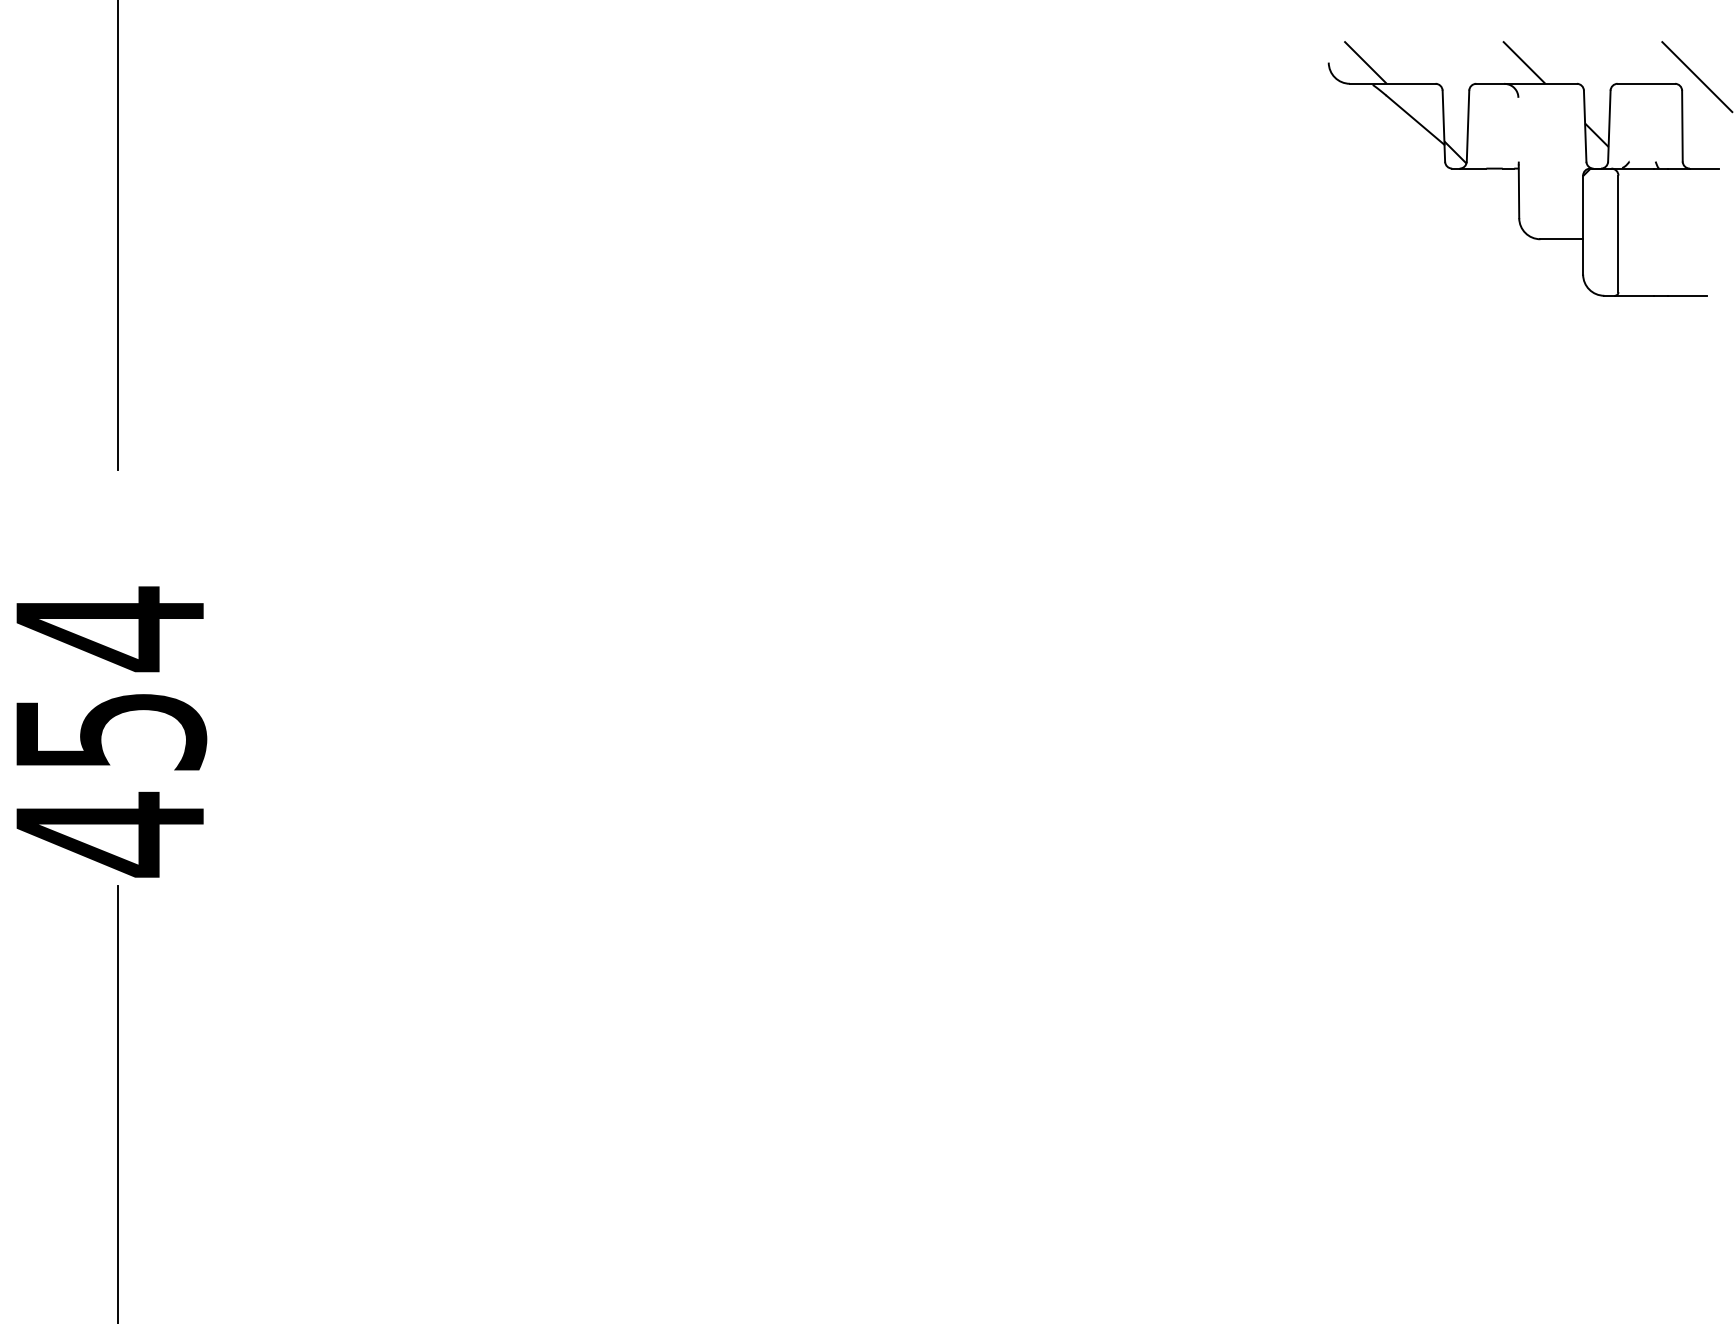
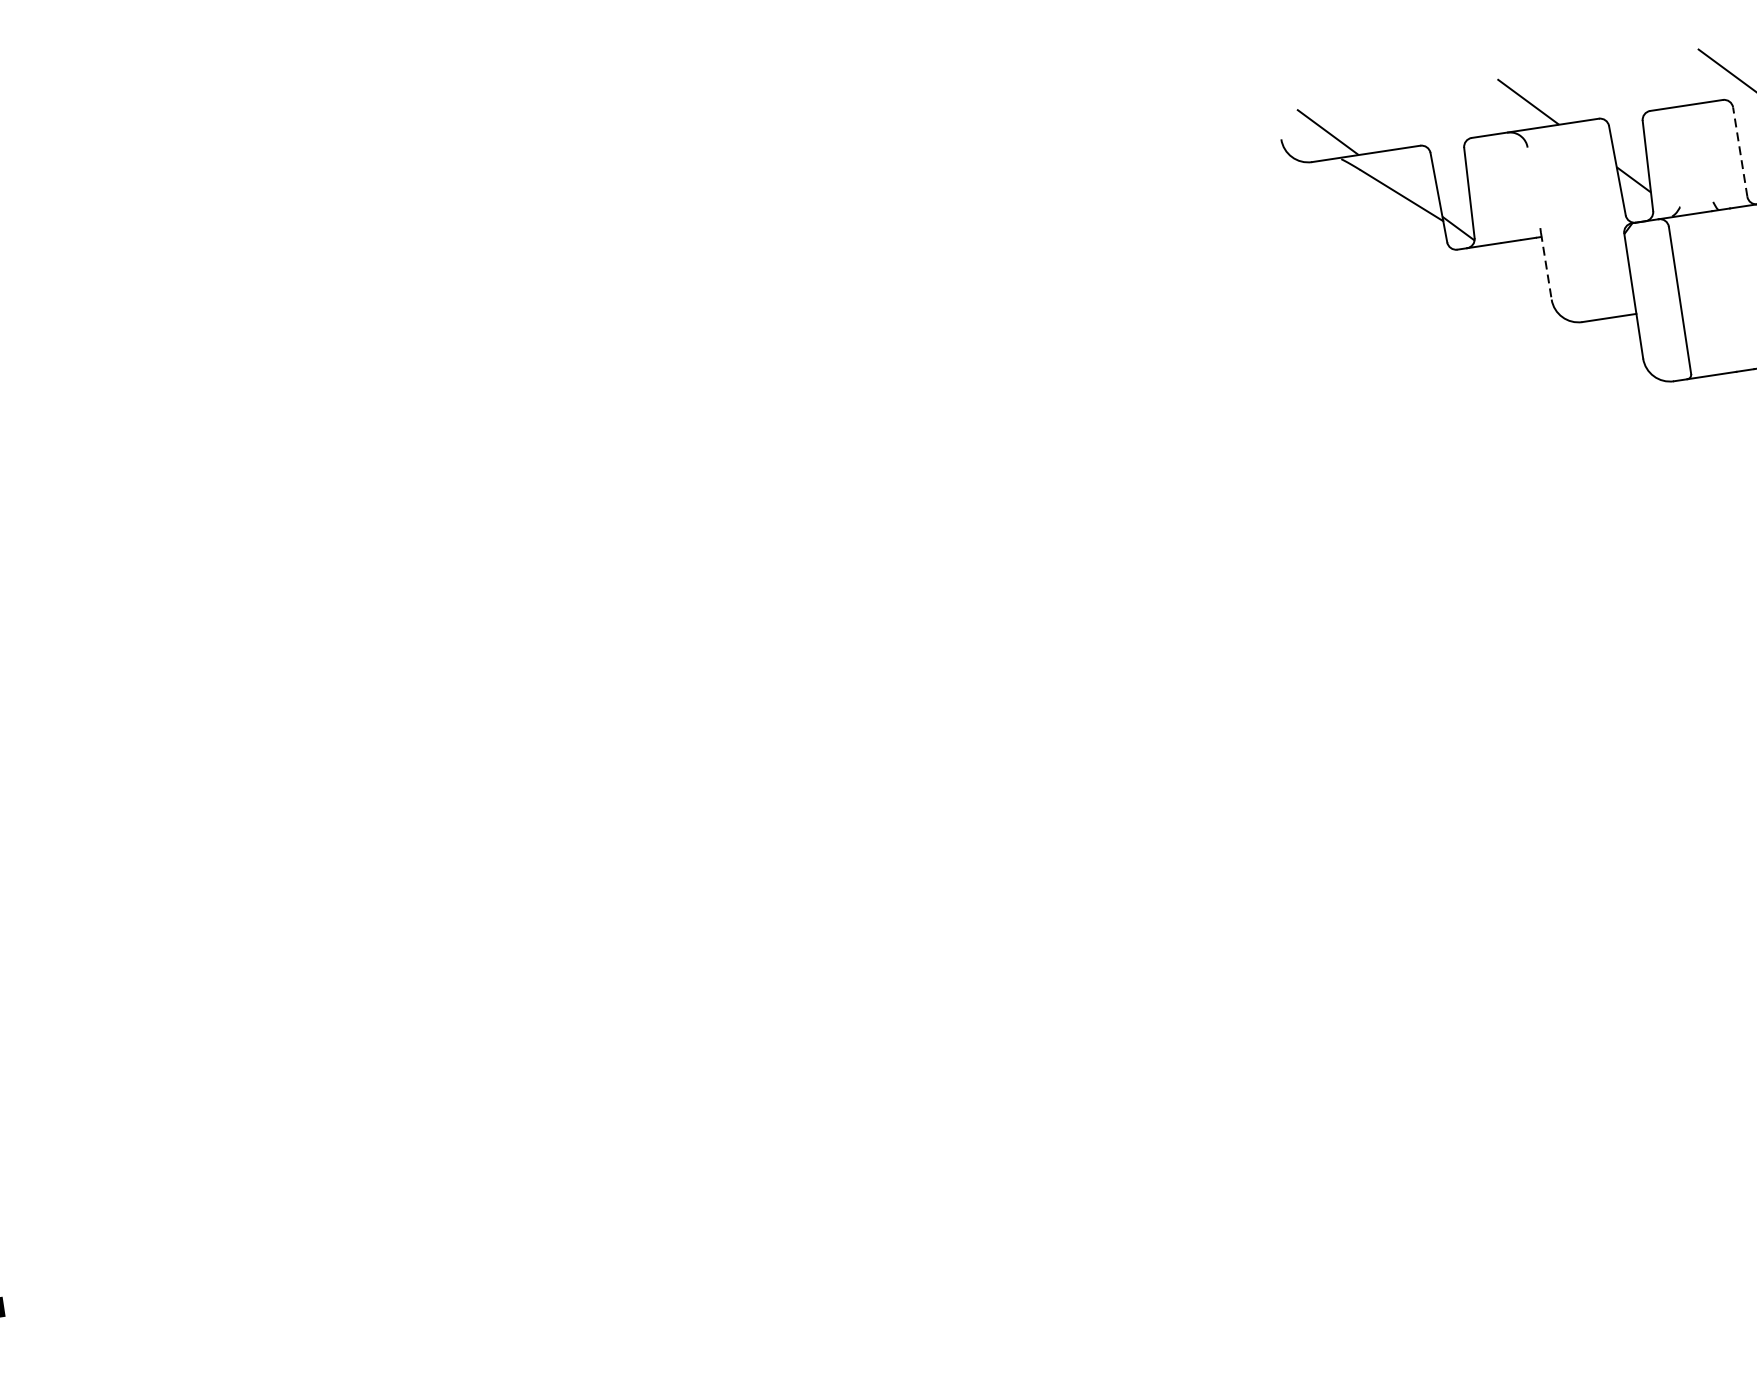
line: (1682, 125) -> (1740, 151), solid -> dashed
line: (1519, 192) -> (1547, 267), solid -> dashed

